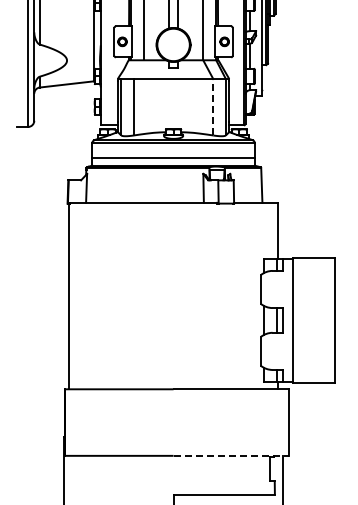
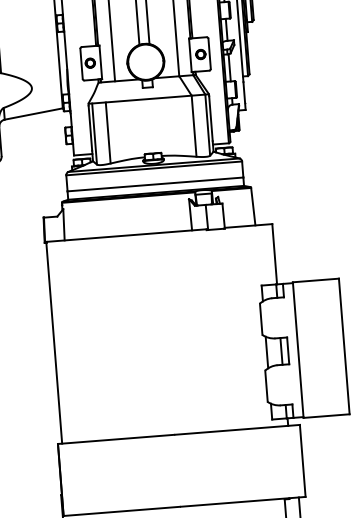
line: (213, 106) -> (194, 125), dashed -> solid
line: (231, 455) -> (243, 501), dashed -> solid

